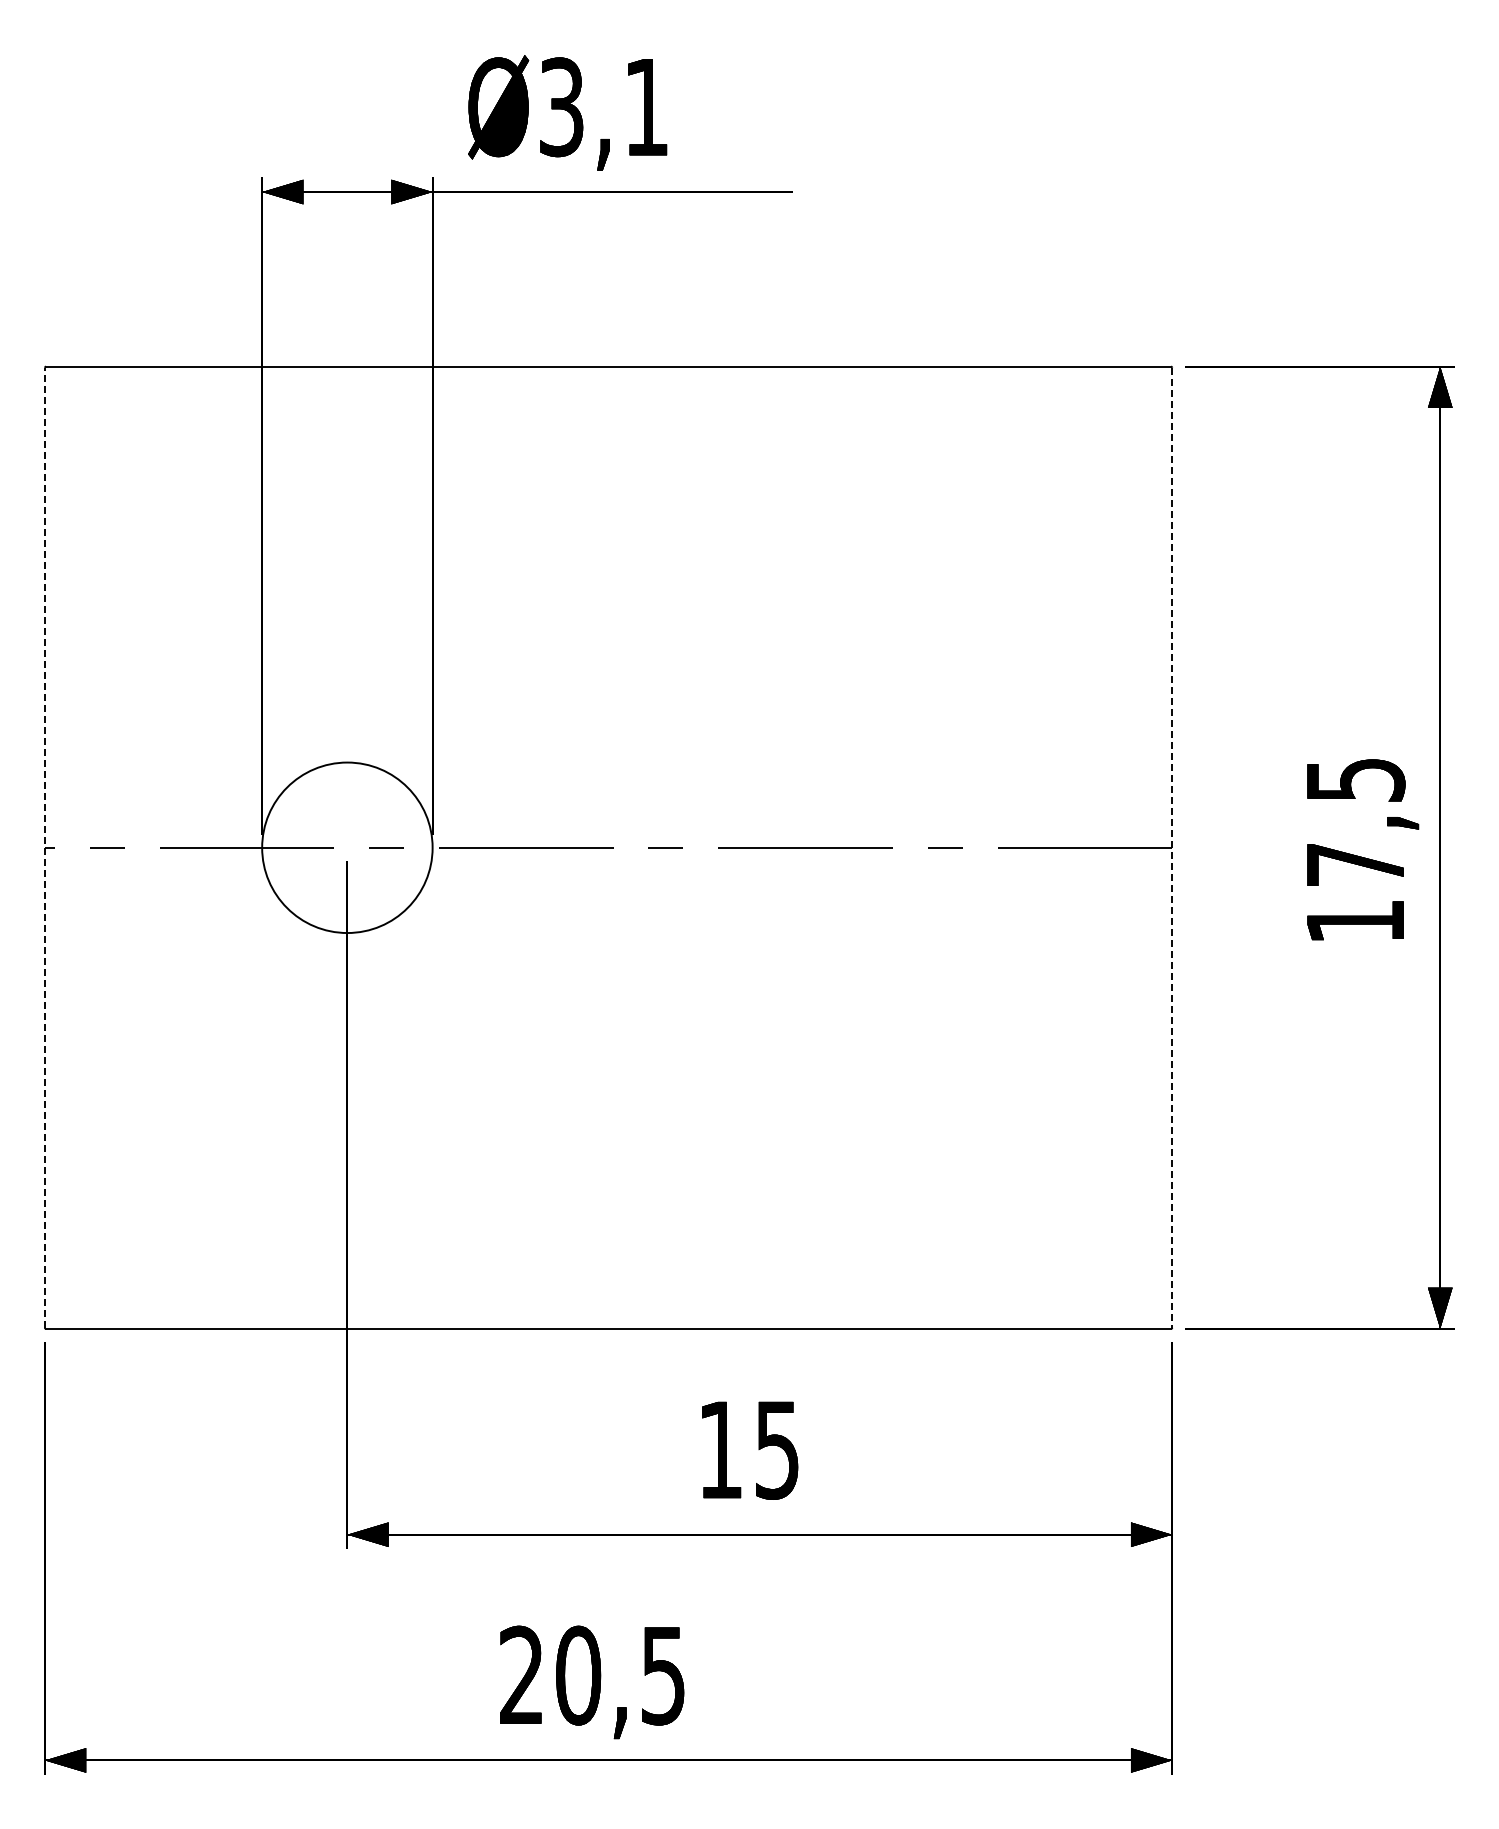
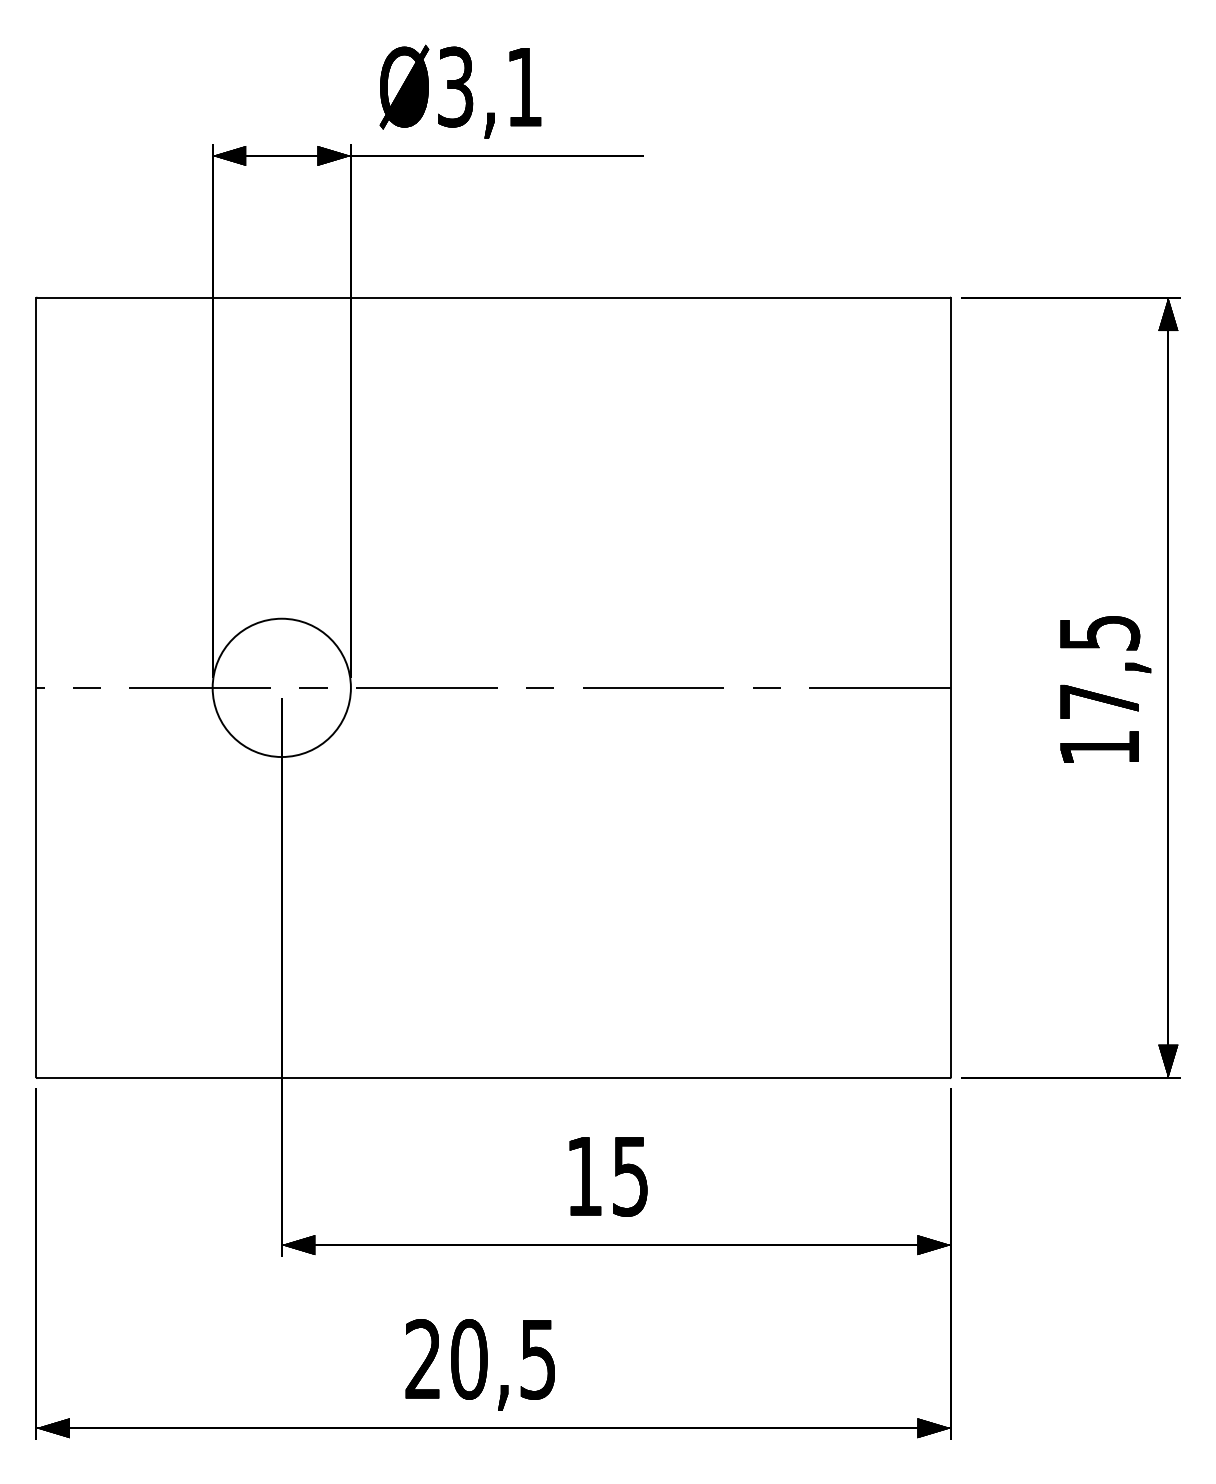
line: (44, 847) -> (36, 687), dashed -> solid
line: (1172, 848) -> (951, 688), dashed -> solid

